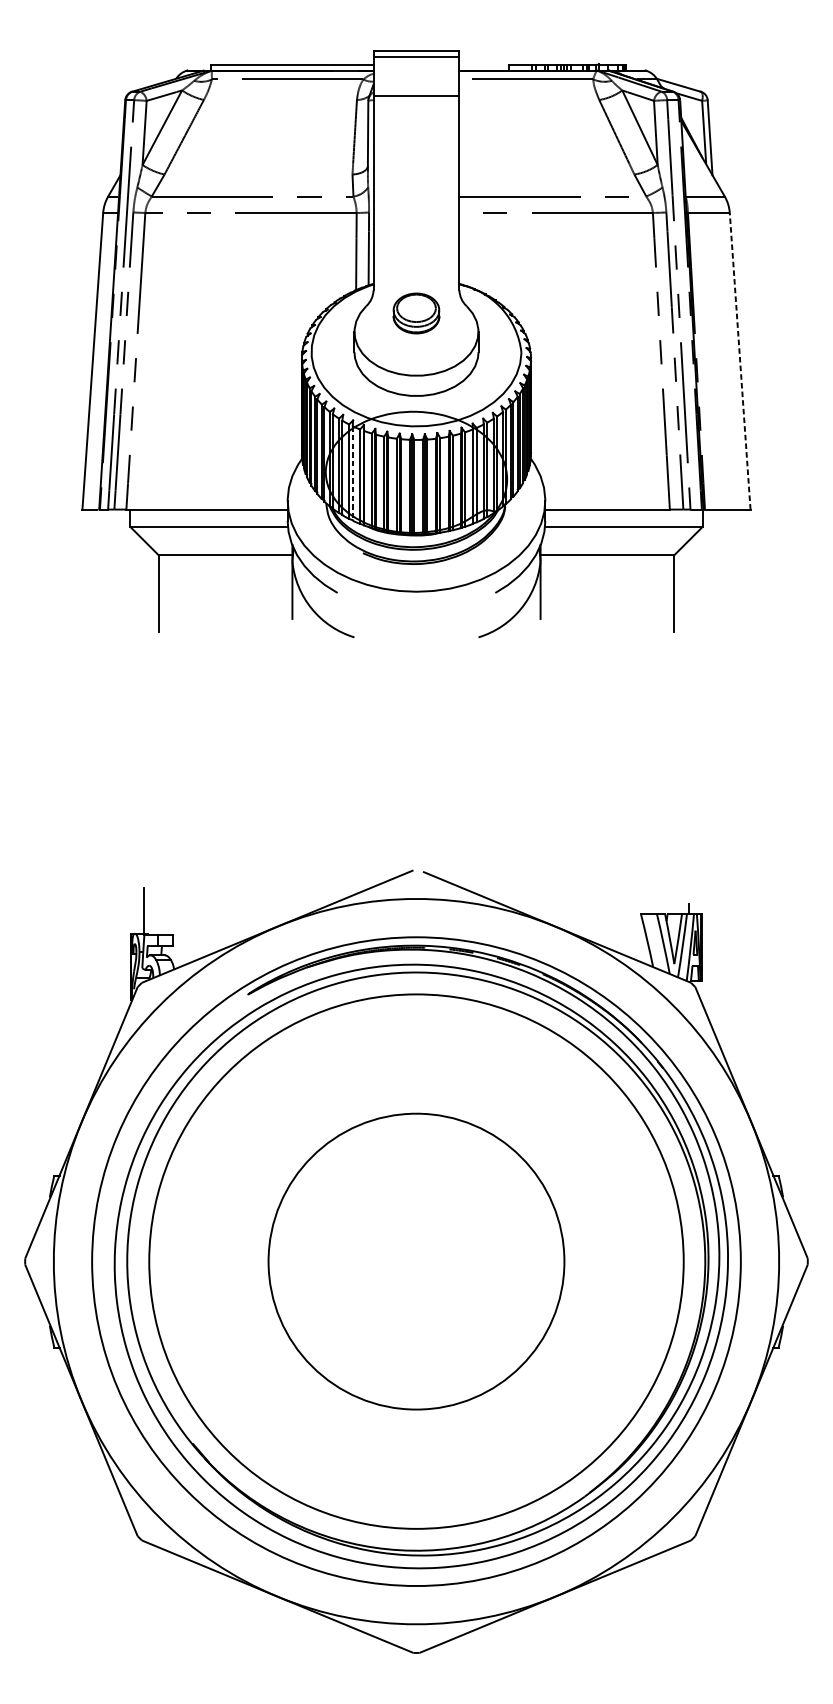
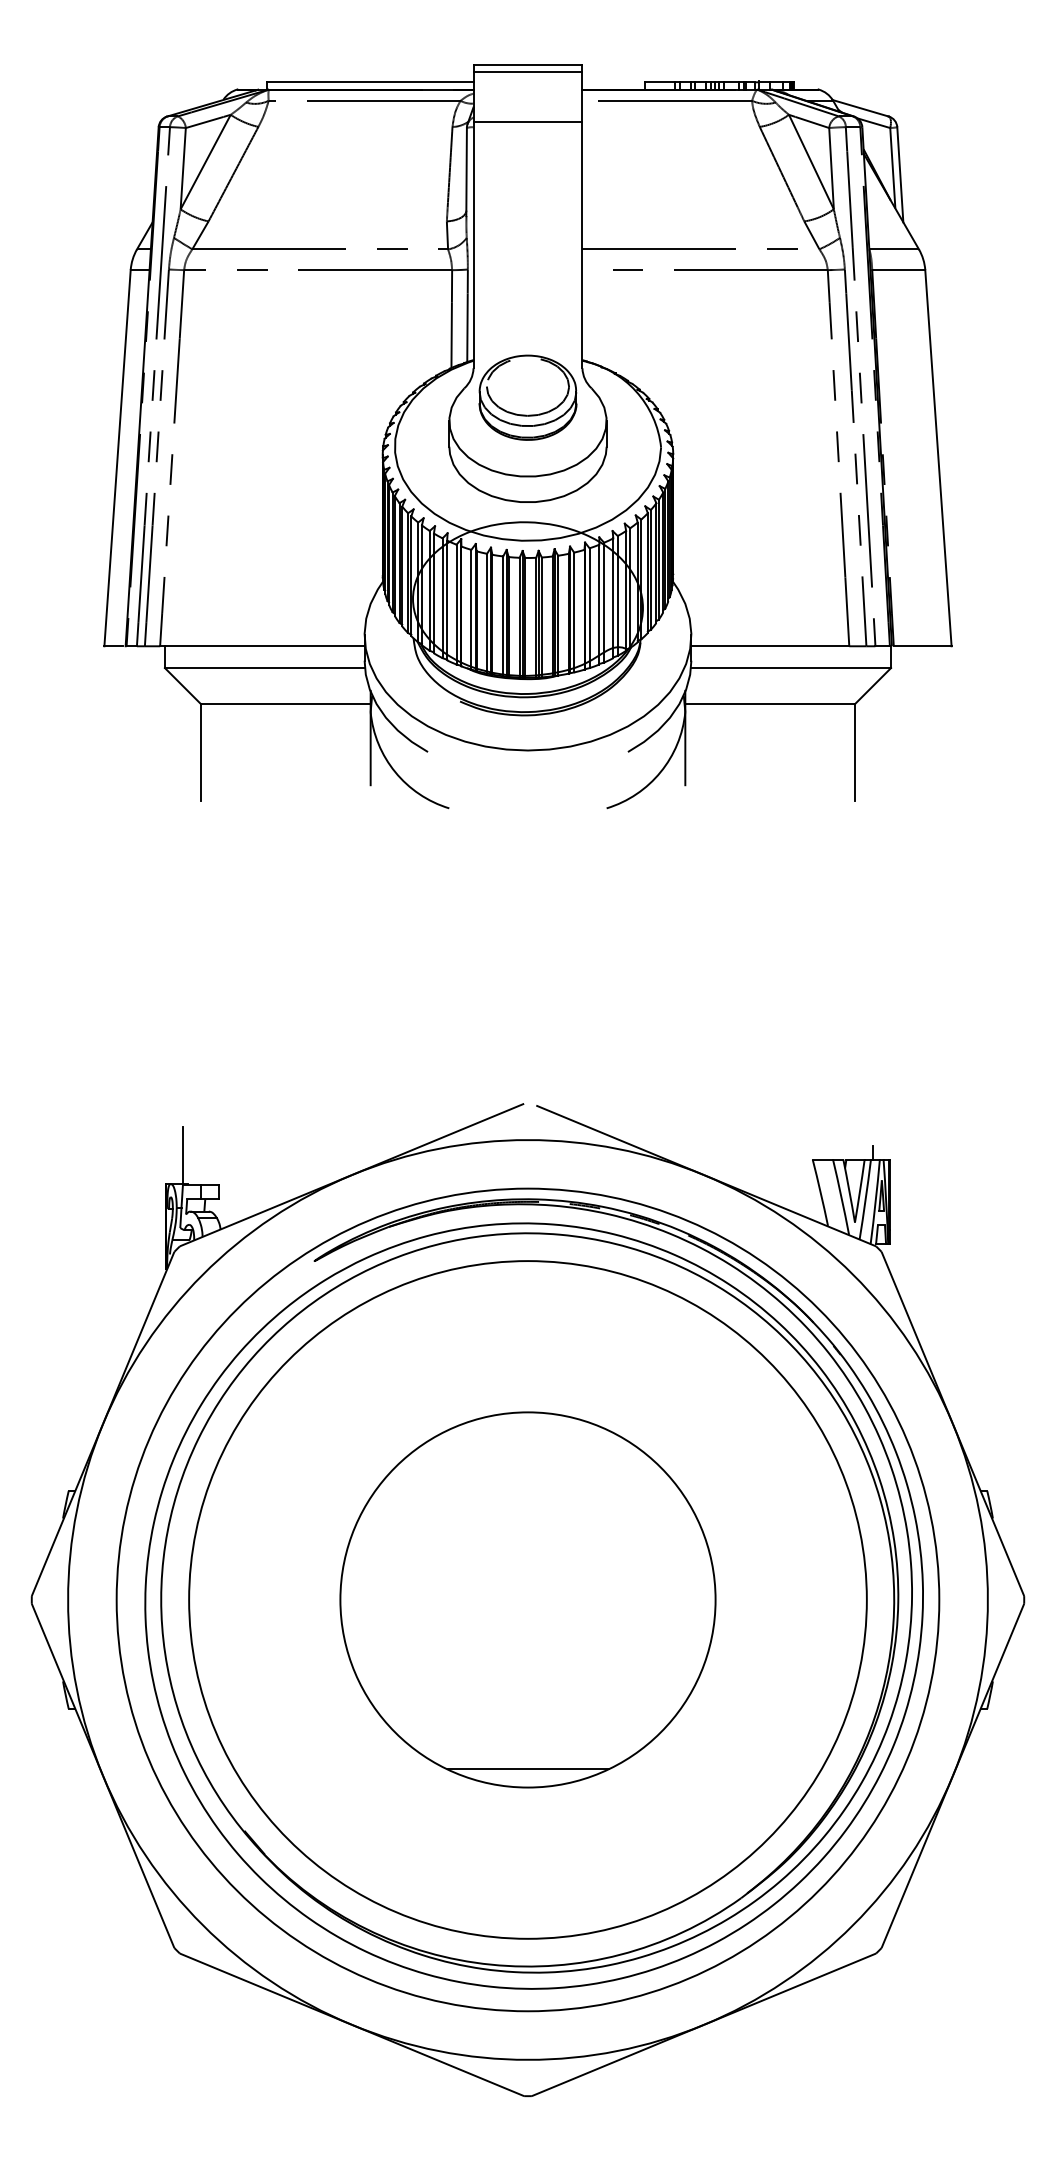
part: (416, 313) -> (527, 397), size x1.67
line: (740, 361) -> (938, 458), dashed -> solid
line: (353, 473) -> (447, 600), dashed -> solid
line: (416, 1395) -> (527, 1769), added

